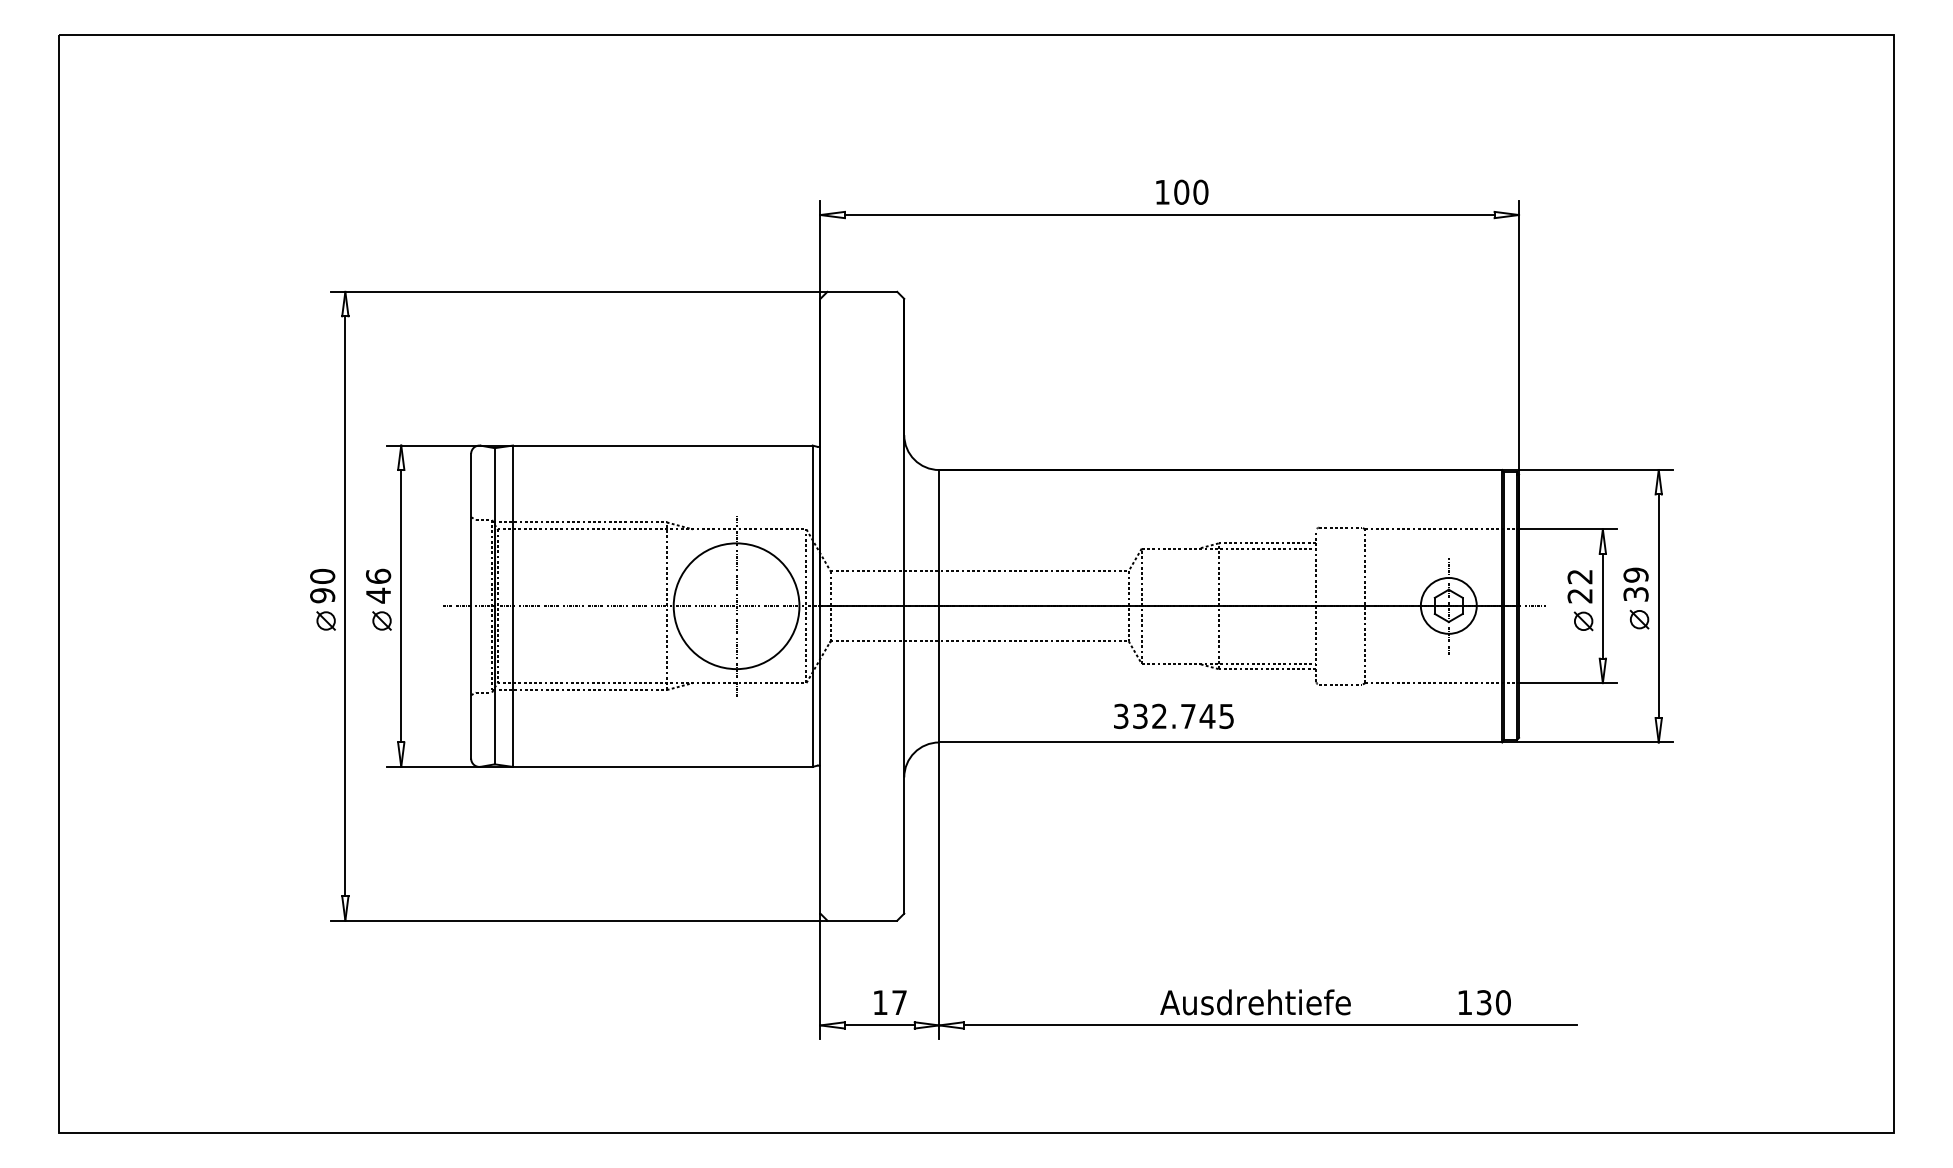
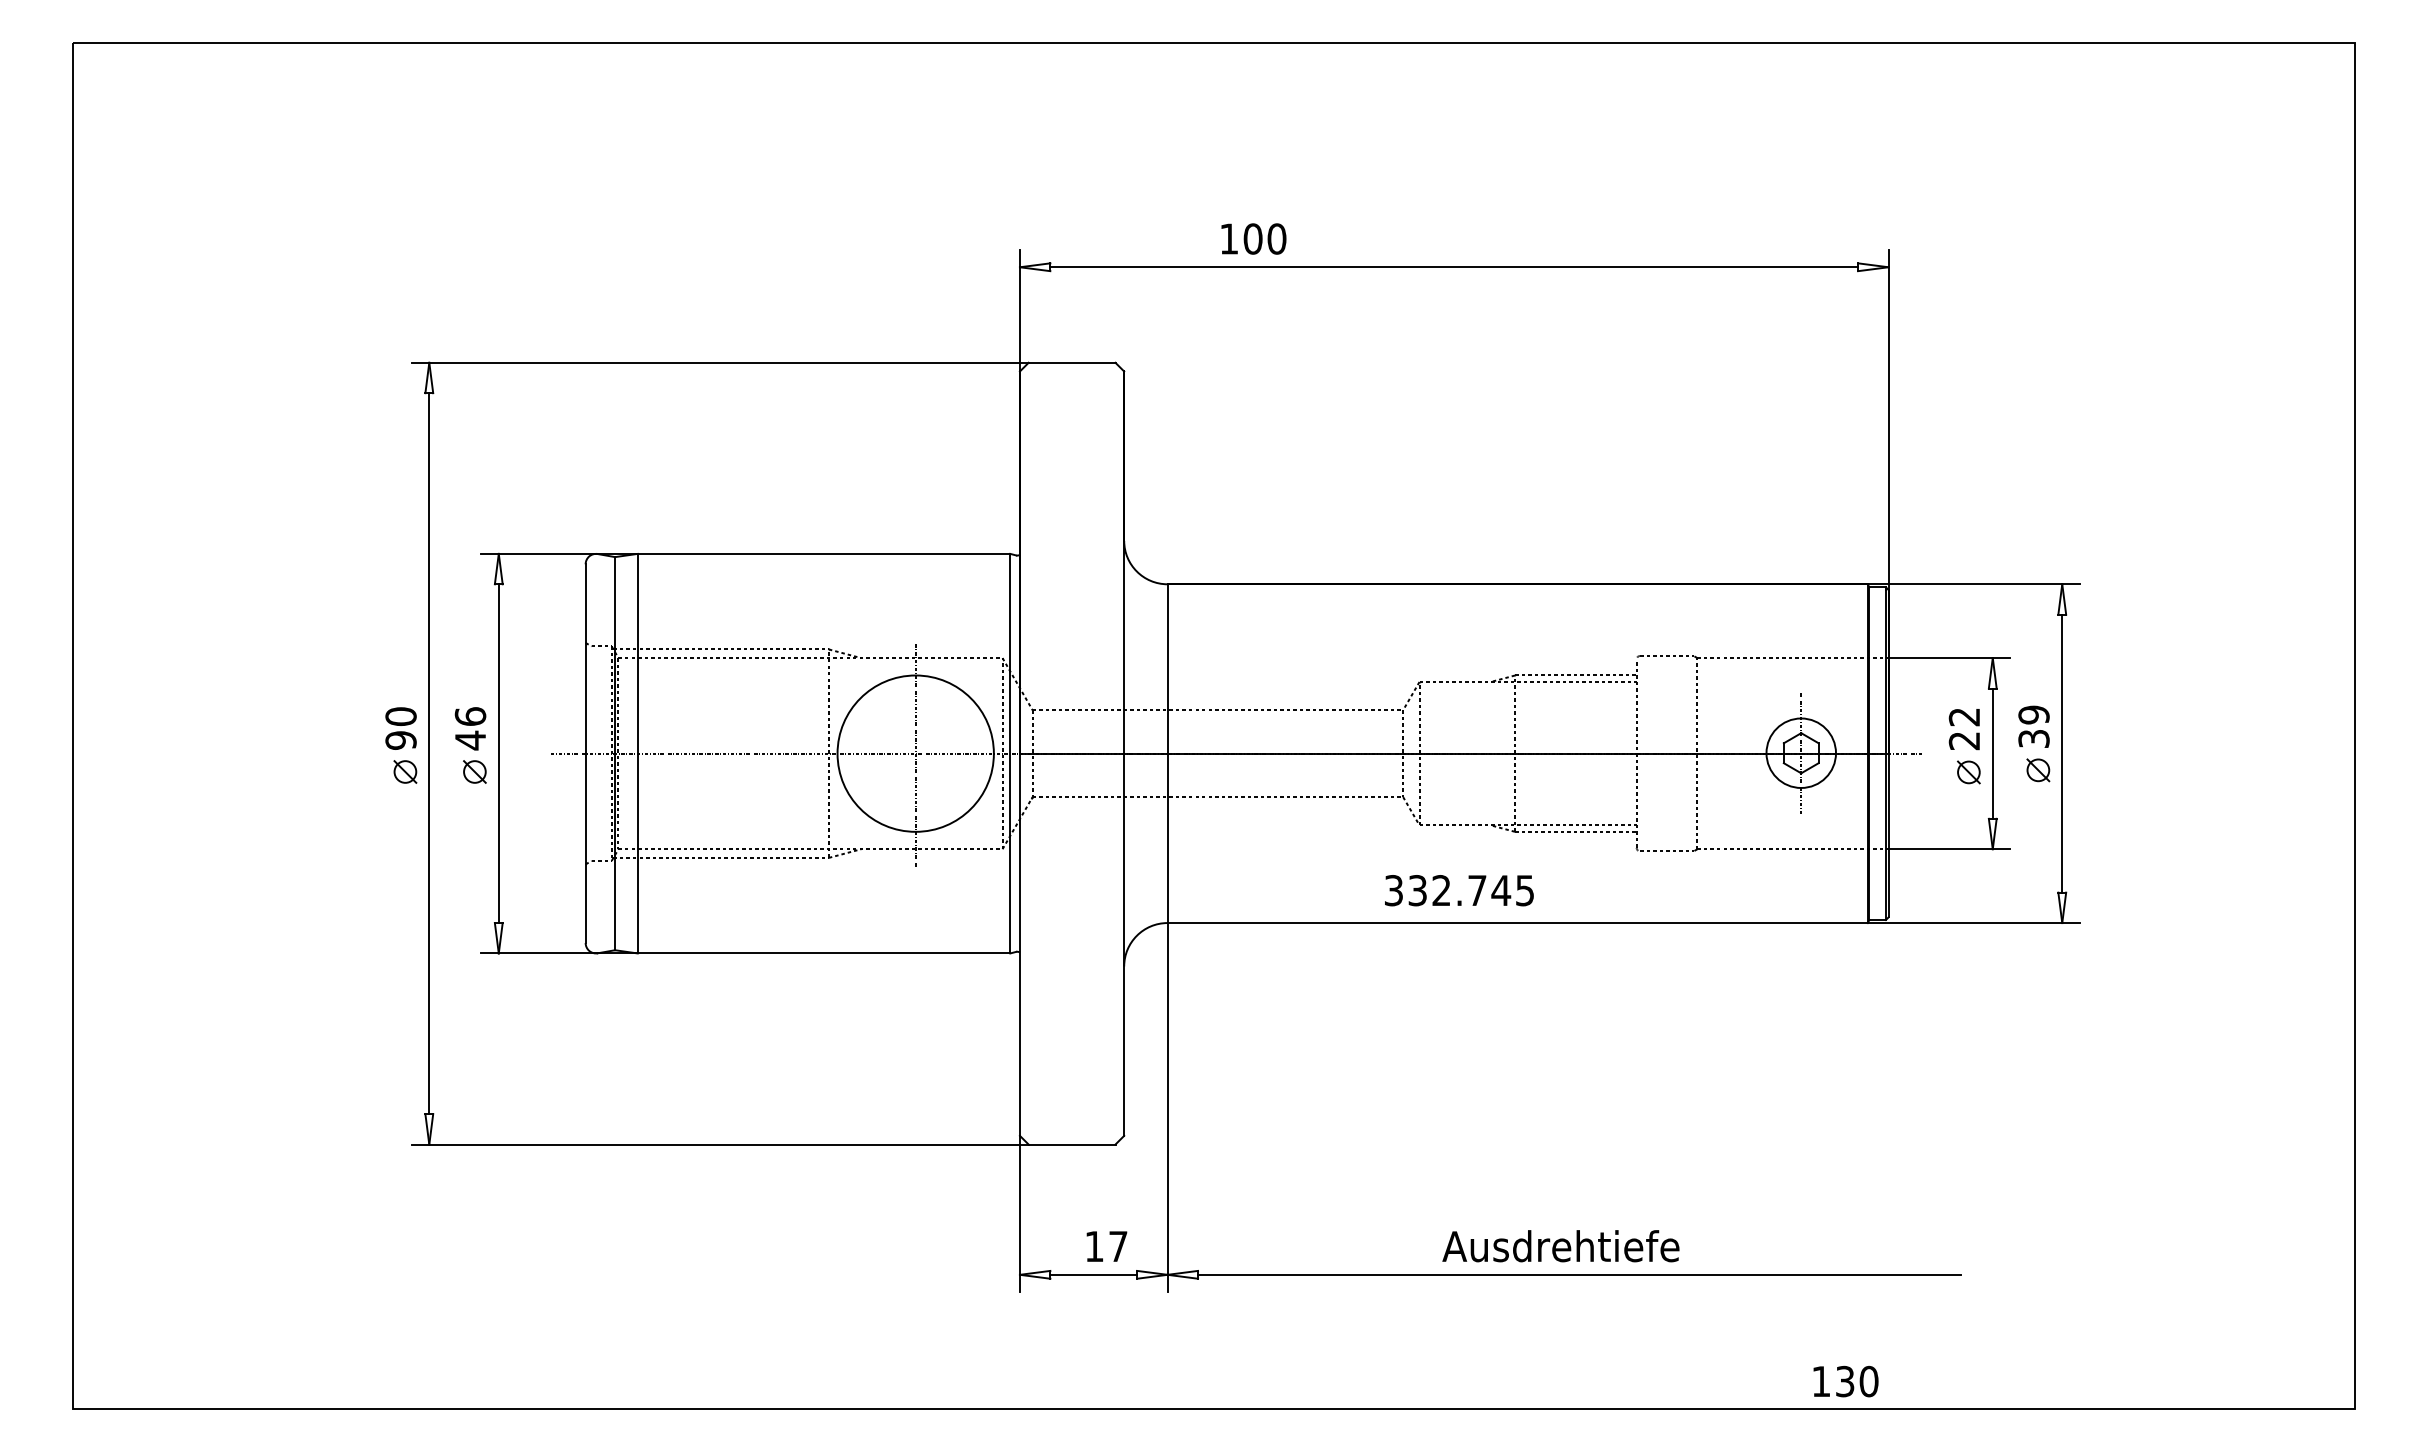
text: (1181, 191) -> (1253, 238), moved
text: (1484, 1002) -> (1845, 1381), moved

